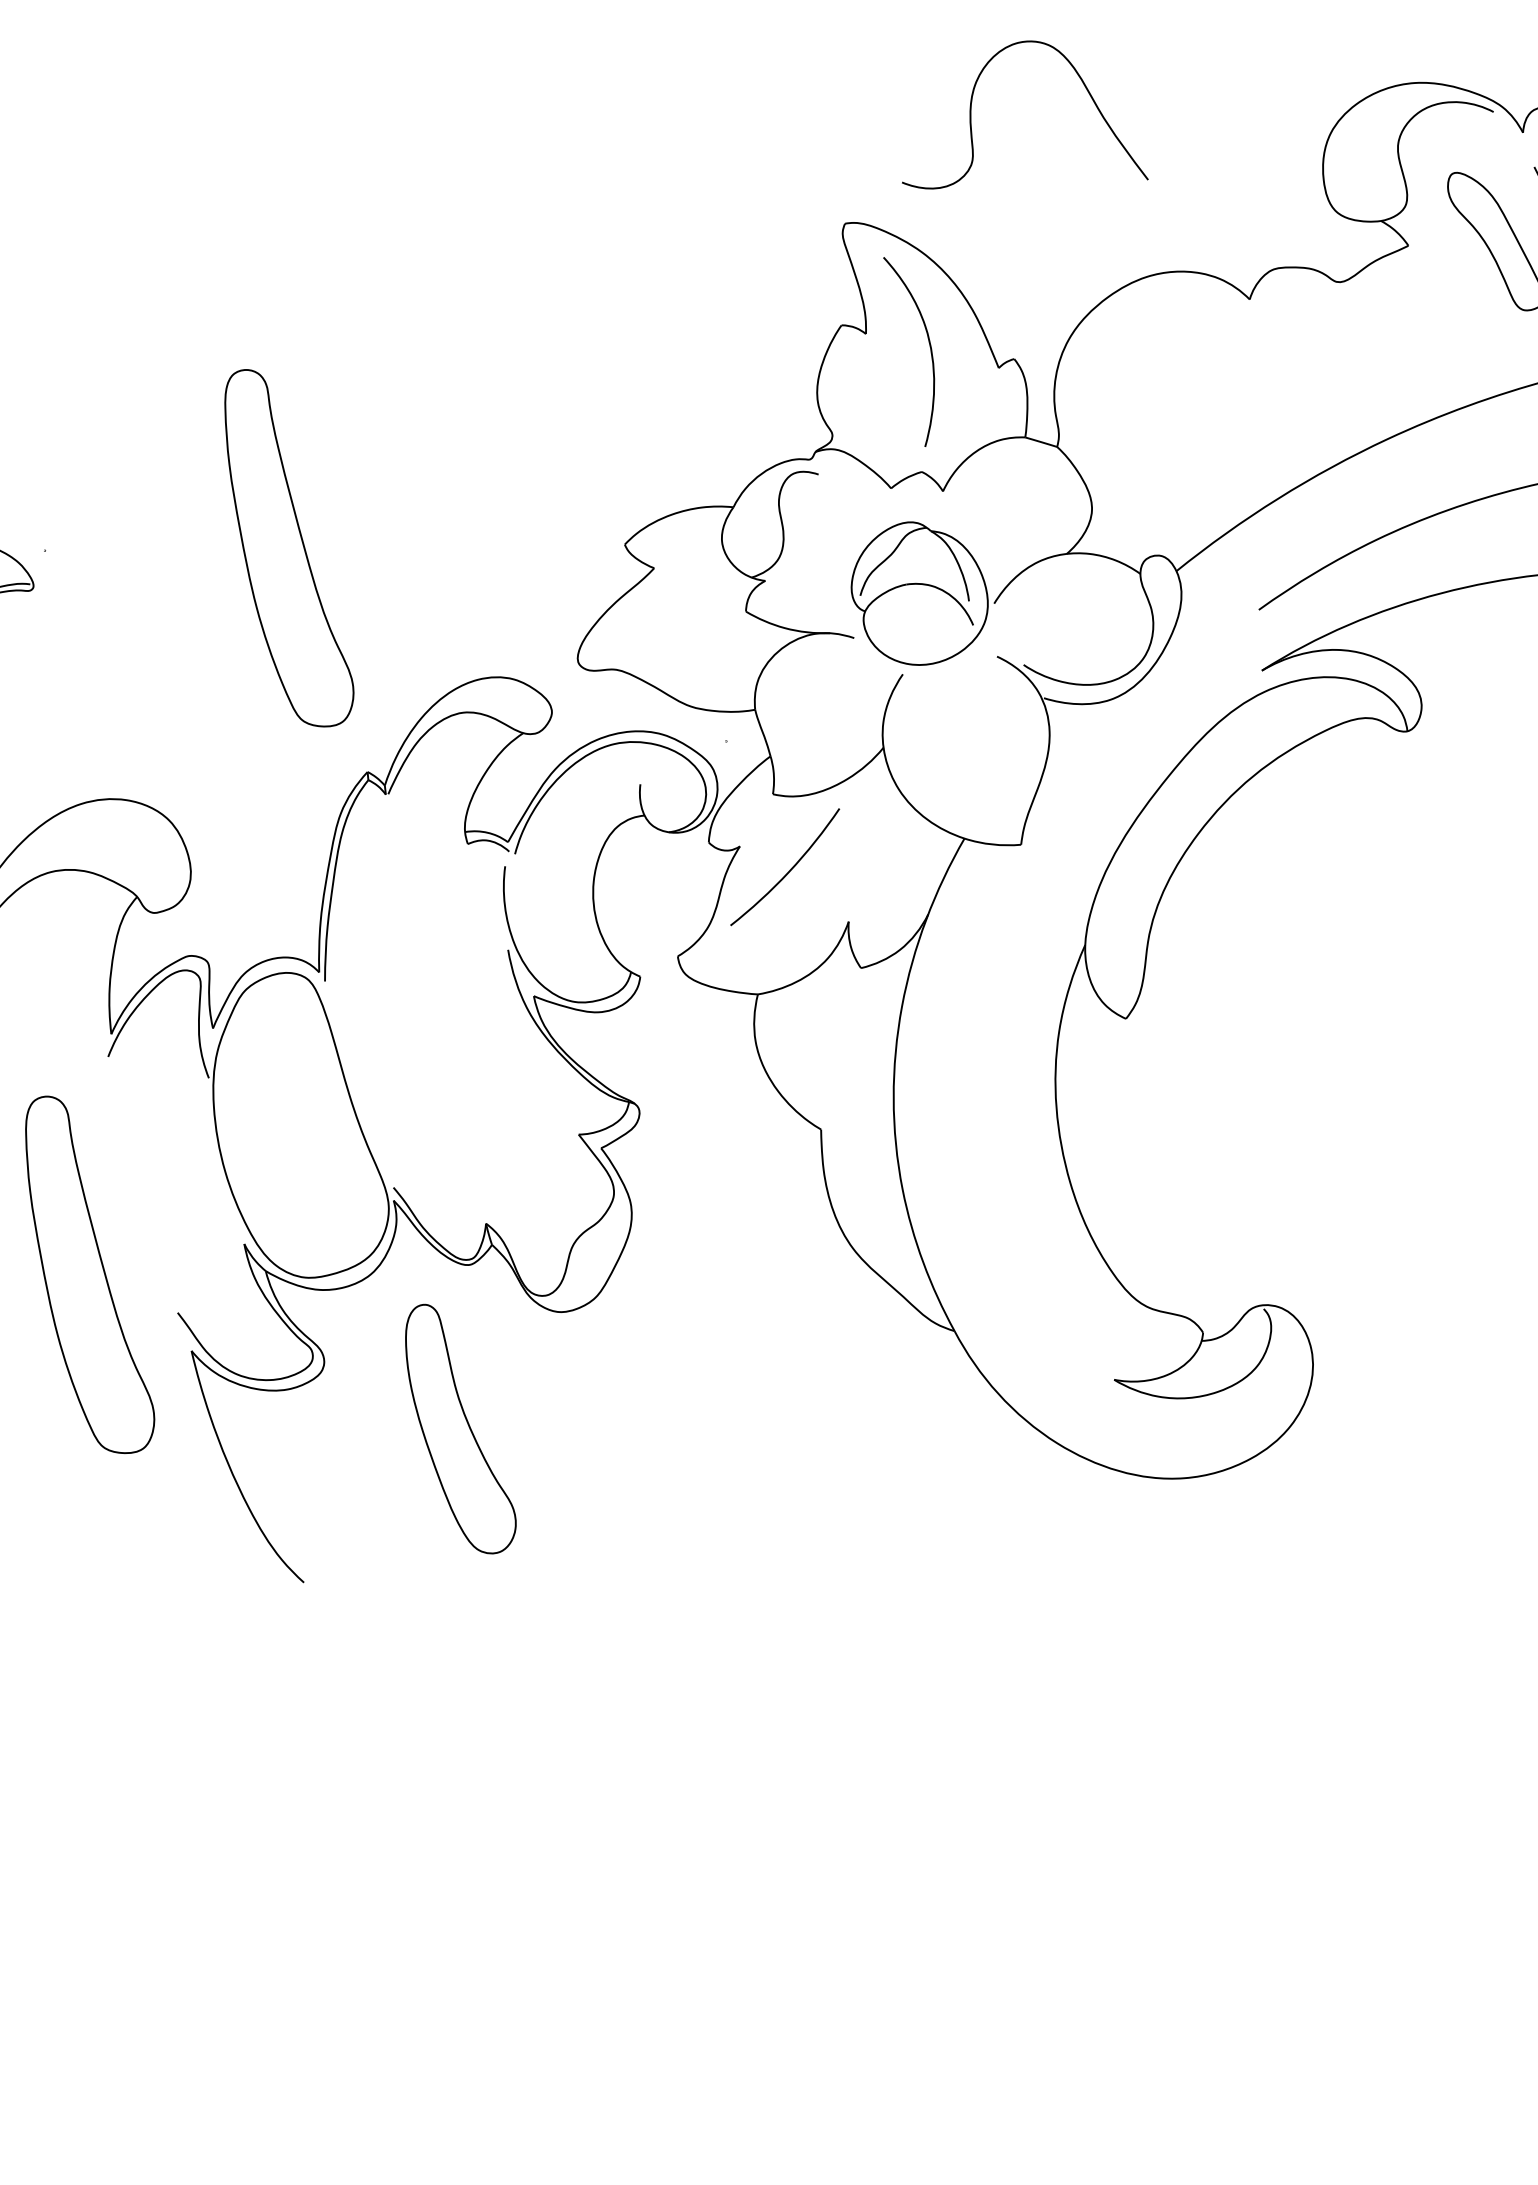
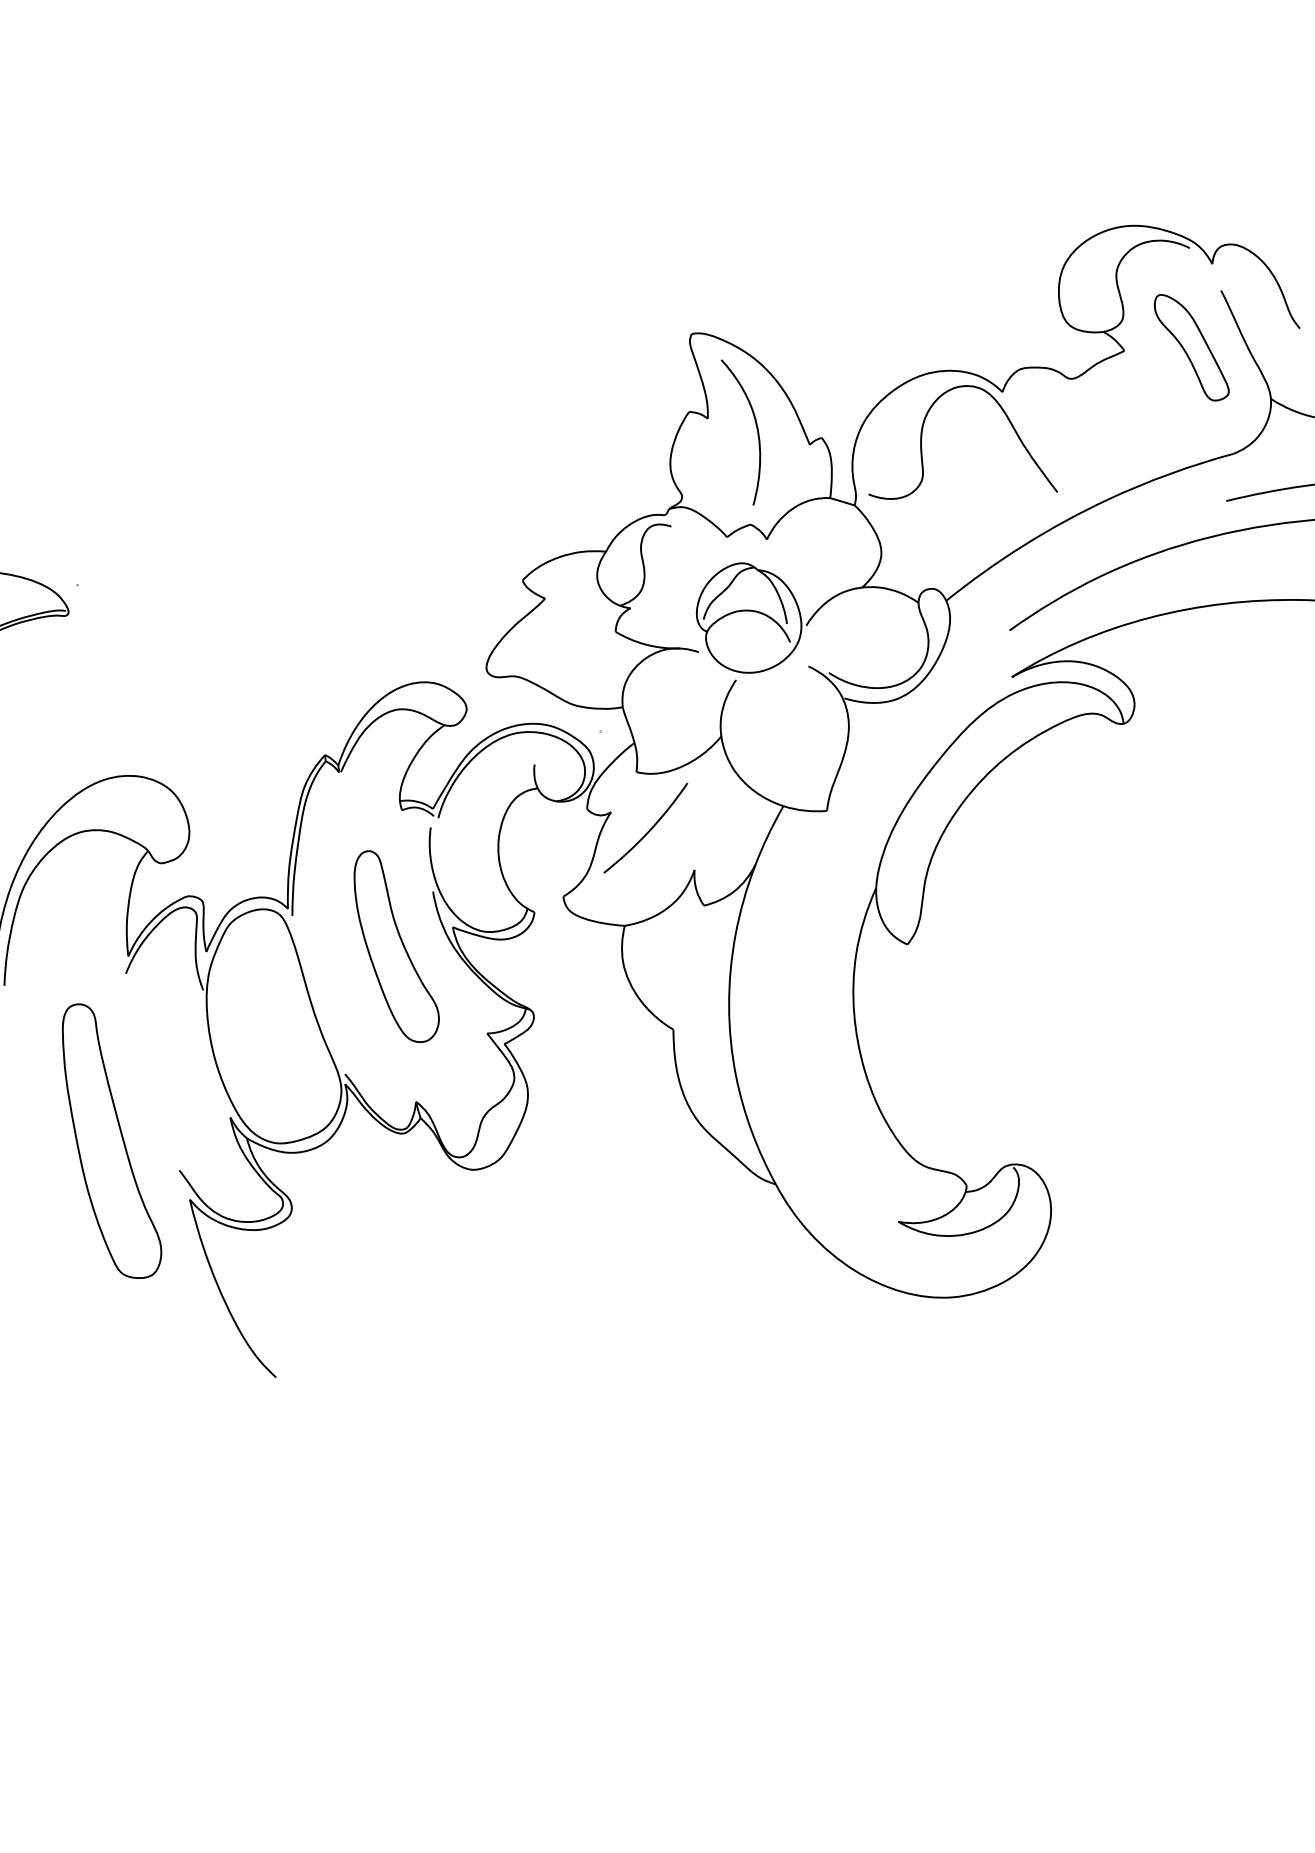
curve: (972, 109) -> (922, 438), moved
part: (288, 547) -> (264, 582), removed
part: (460, 1428) -> (396, 946), moved

